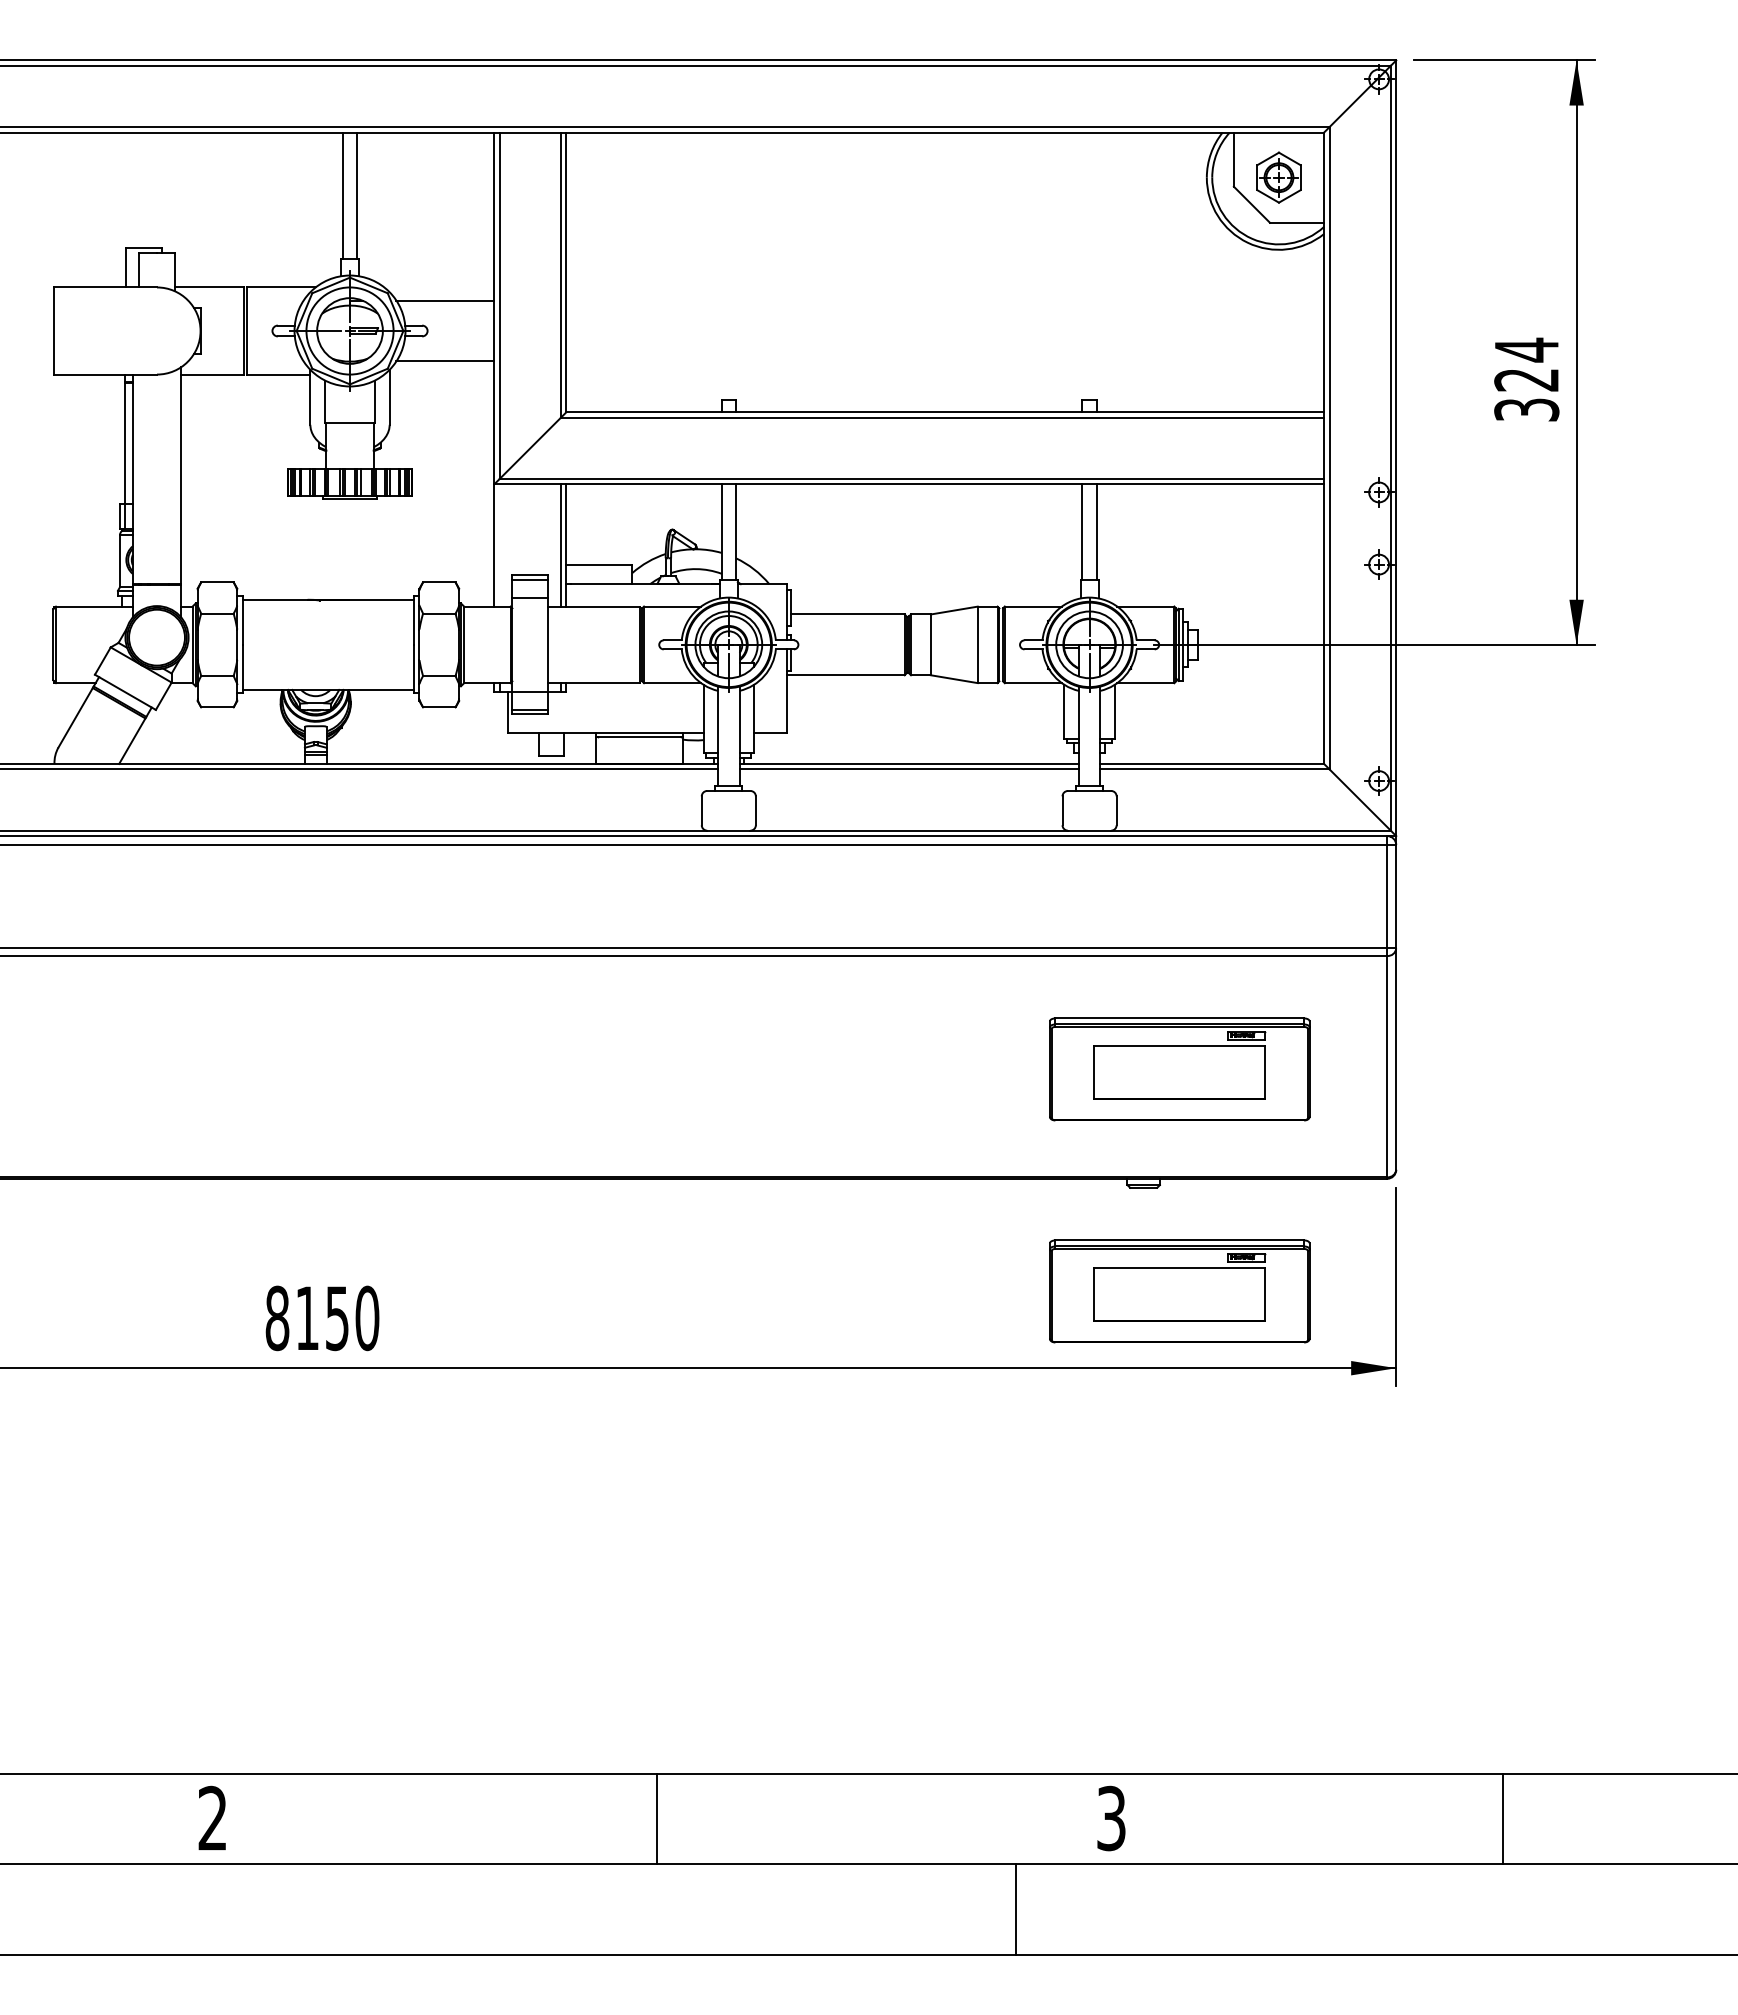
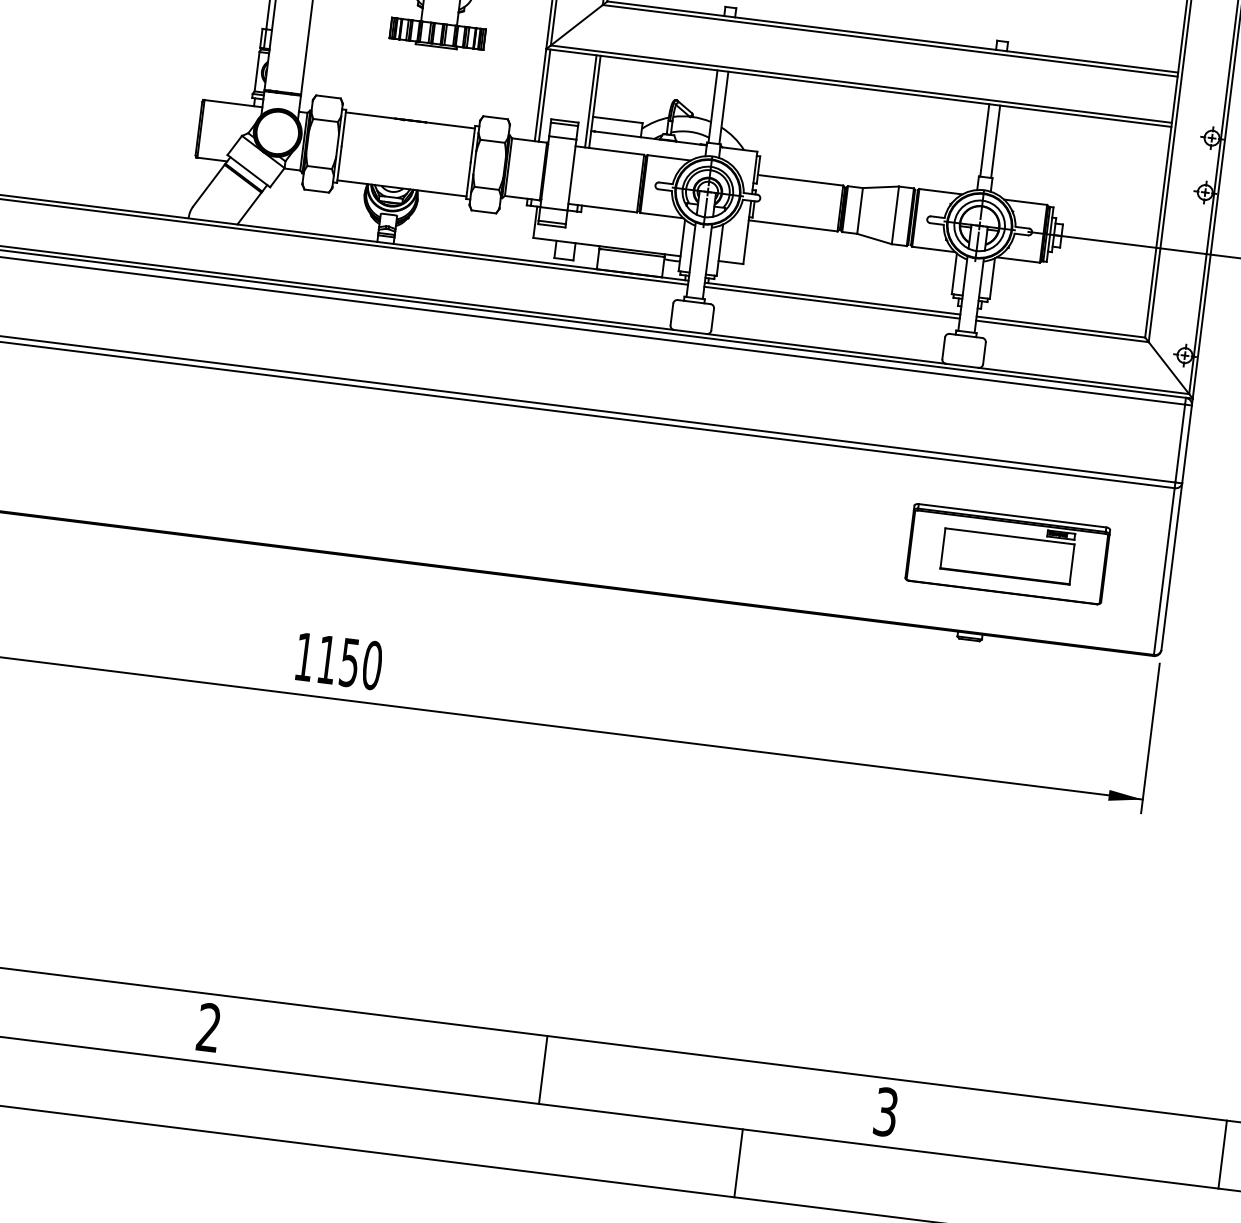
line: (499, 545) -> (544, 95), added
part: (1179, 1291) -> (986, 721), removed
text: (277, 1318) -> (304, 657), 8150 -> 1150
line: (1503, 1819) -> (1222, 1154), moved
line: (1016, 1909) -> (738, 1163), moved

